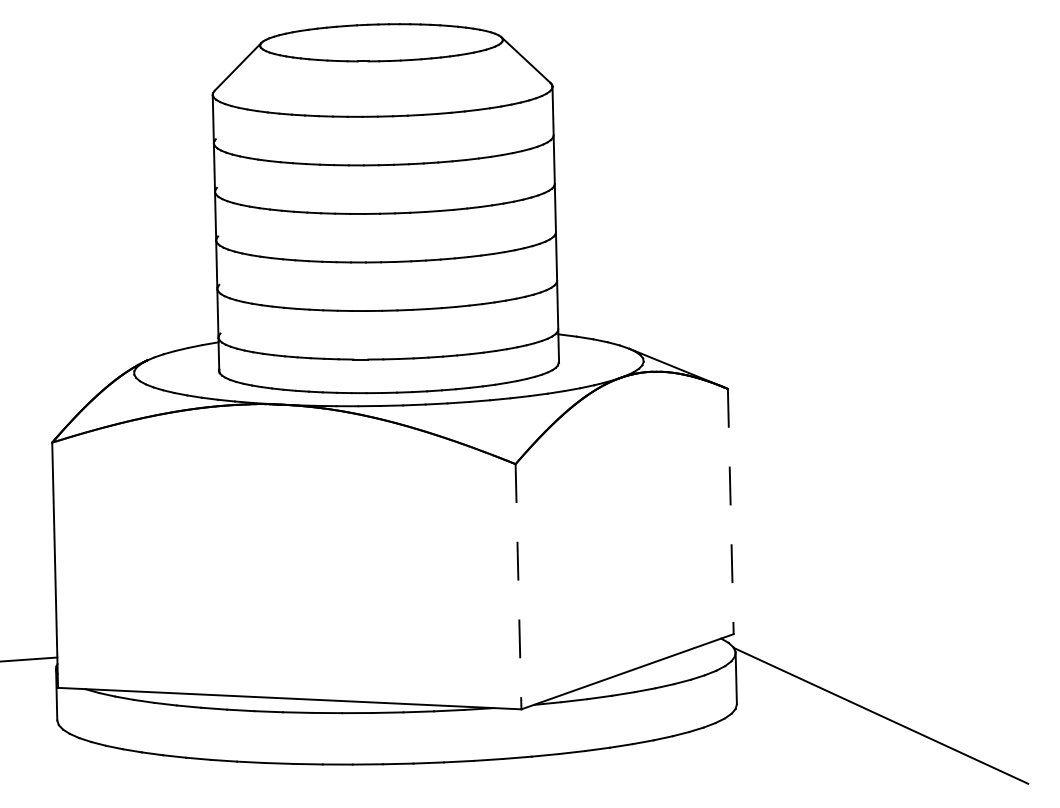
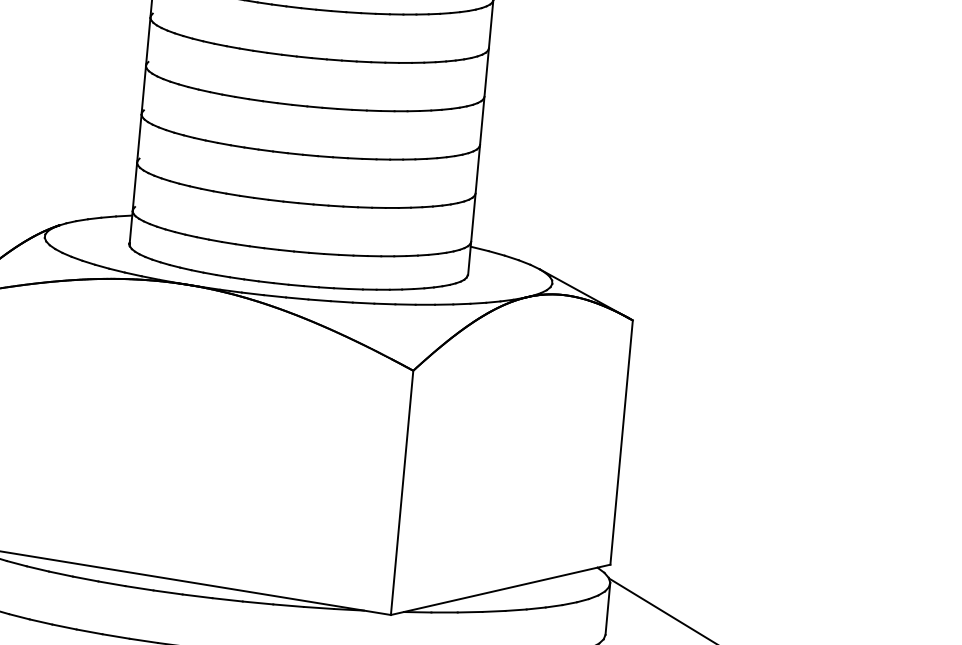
line: (730, 511) -> (621, 442), dashed -> solid
line: (518, 586) -> (402, 492), dashed -> solid

